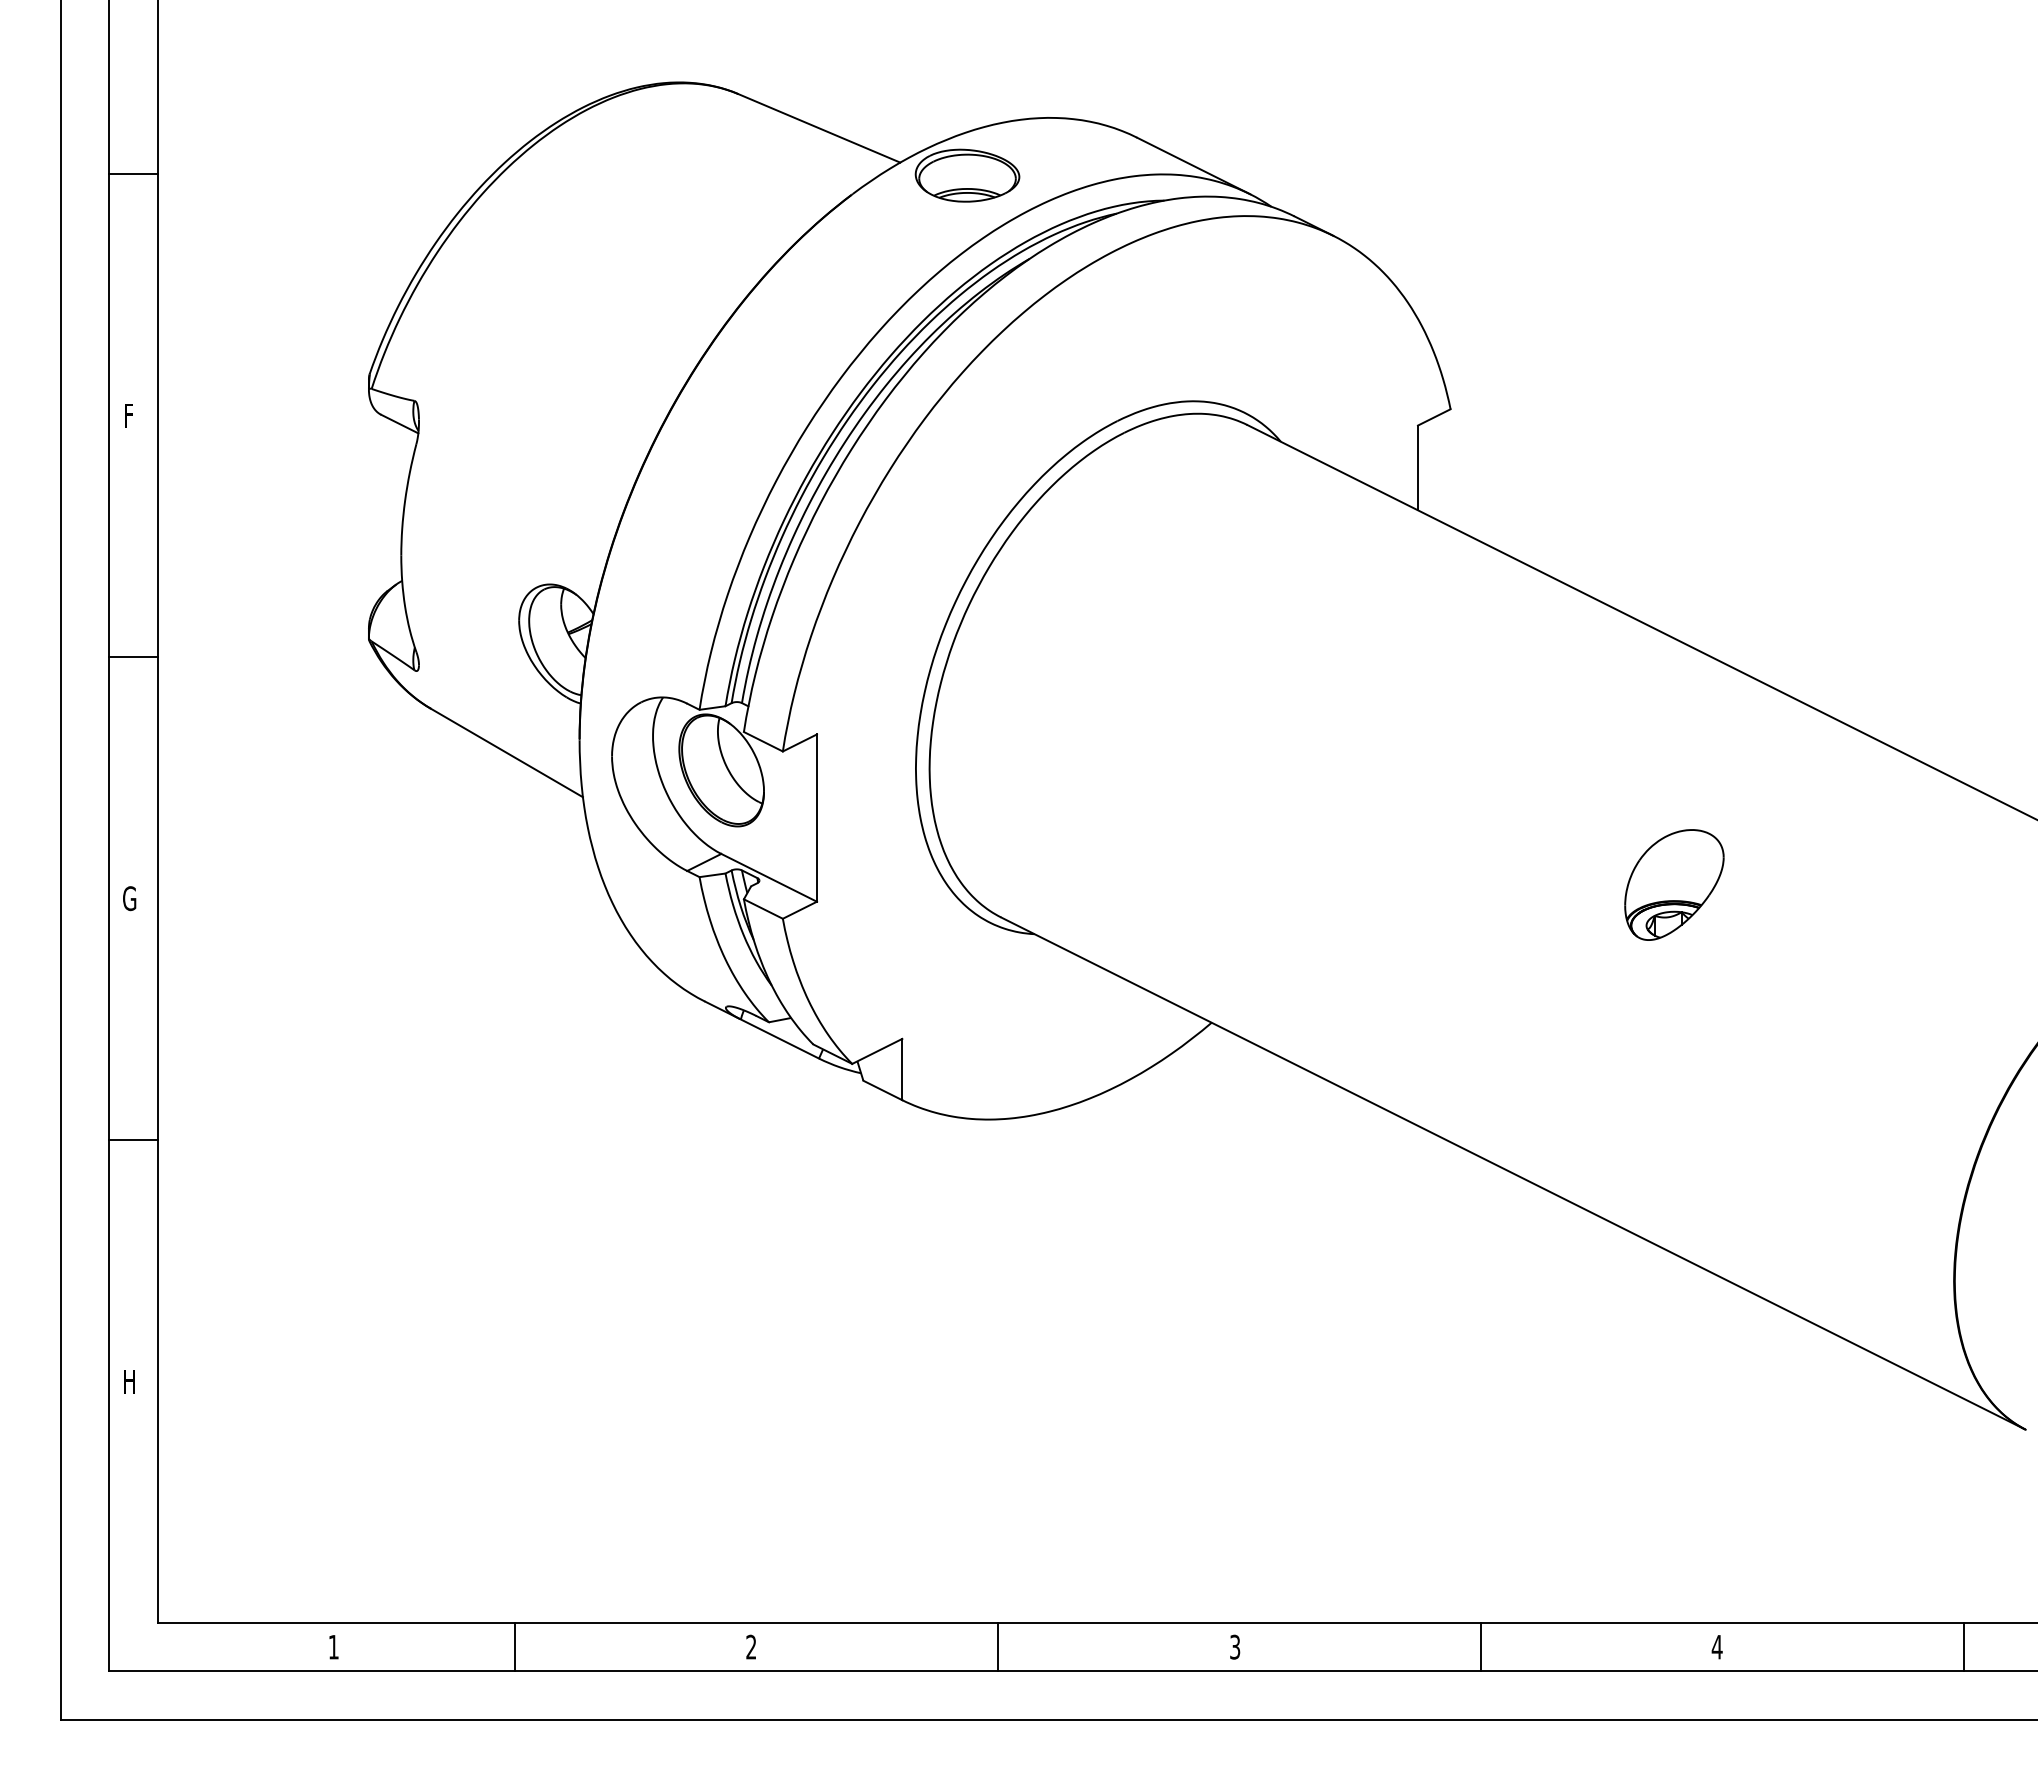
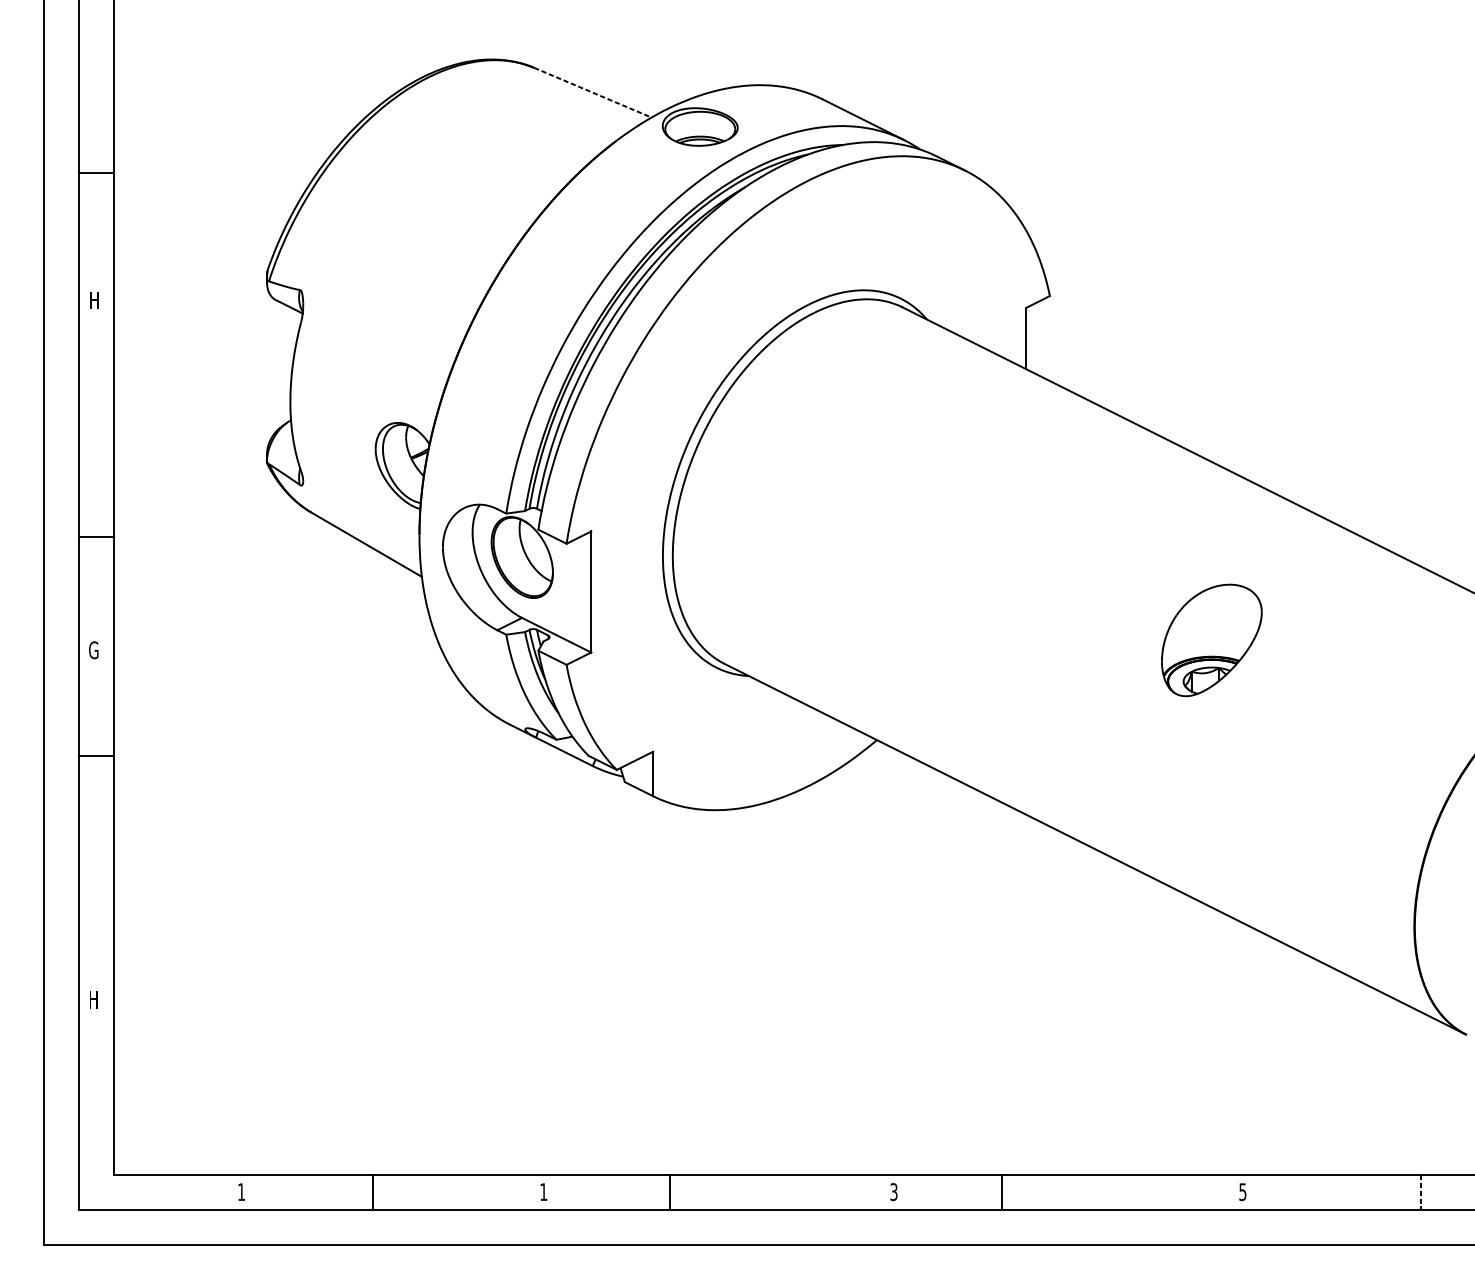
line: (819, 128) -> (593, 92), solid -> dashed
line: (133, 174) -> (96, 173), moved
text: (131, 415) -> (95, 300), F -> H
line: (133, 657) -> (96, 537), moved
part: (1674, 884) -> (1211, 640), size x1.4
line: (133, 1140) -> (96, 755), moved
text: (751, 1646) -> (543, 1191), 2 -> 1
line: (998, 1647) -> (669, 1192), moved
line: (1480, 1647) -> (1002, 1192), moved
text: (1716, 1647) -> (1242, 1192), 4 -> 5
line: (1963, 1647) -> (1421, 1192), solid -> dashed

